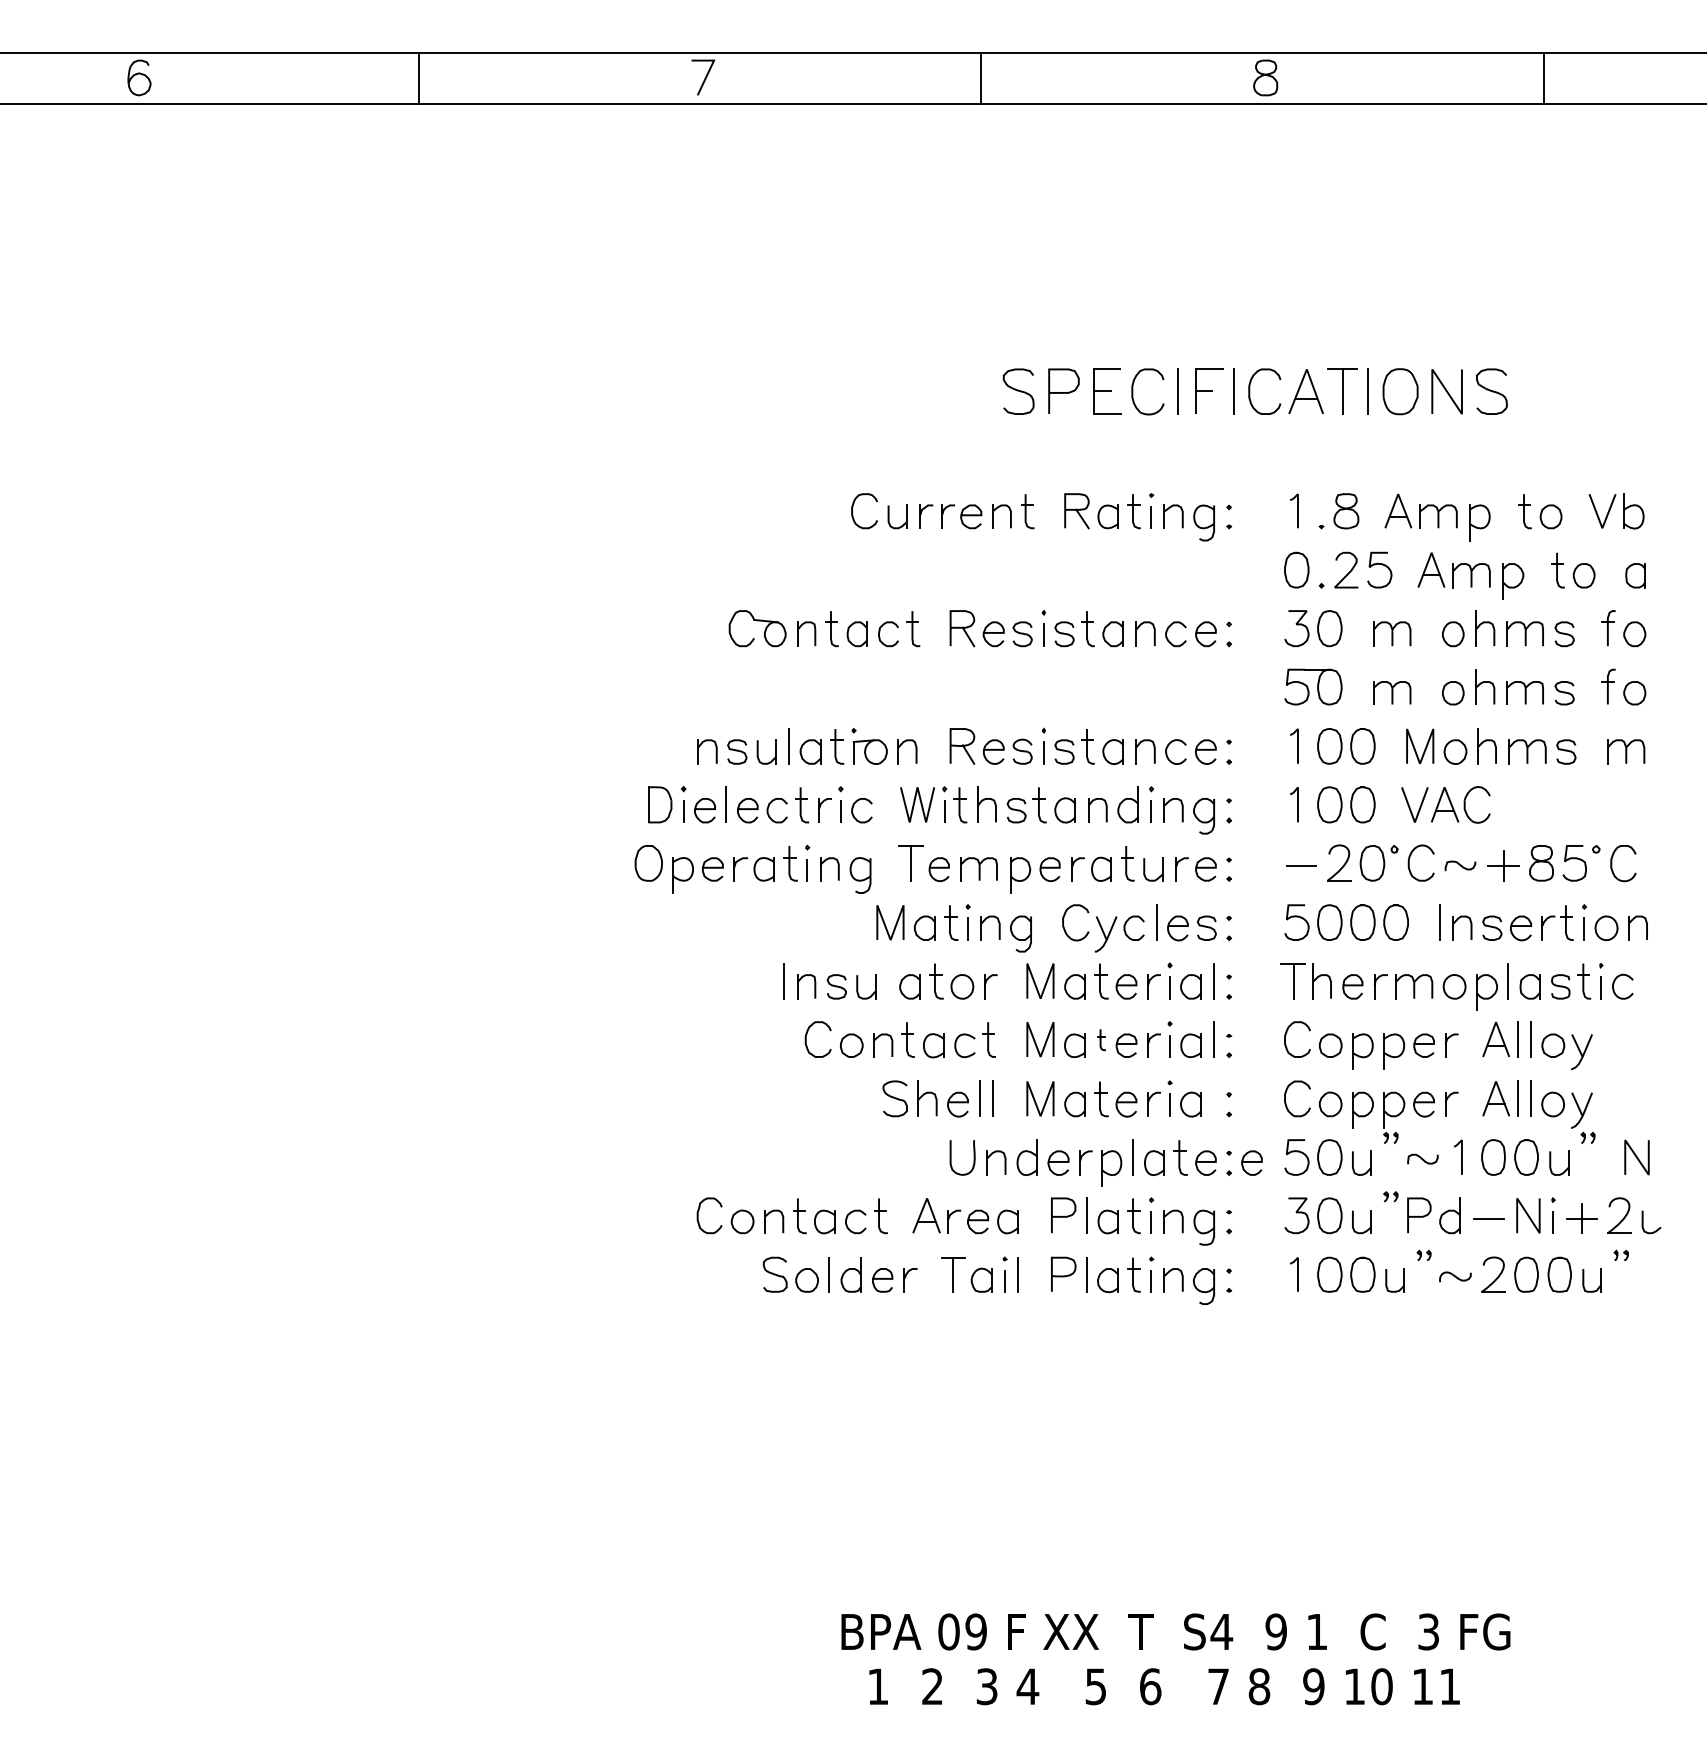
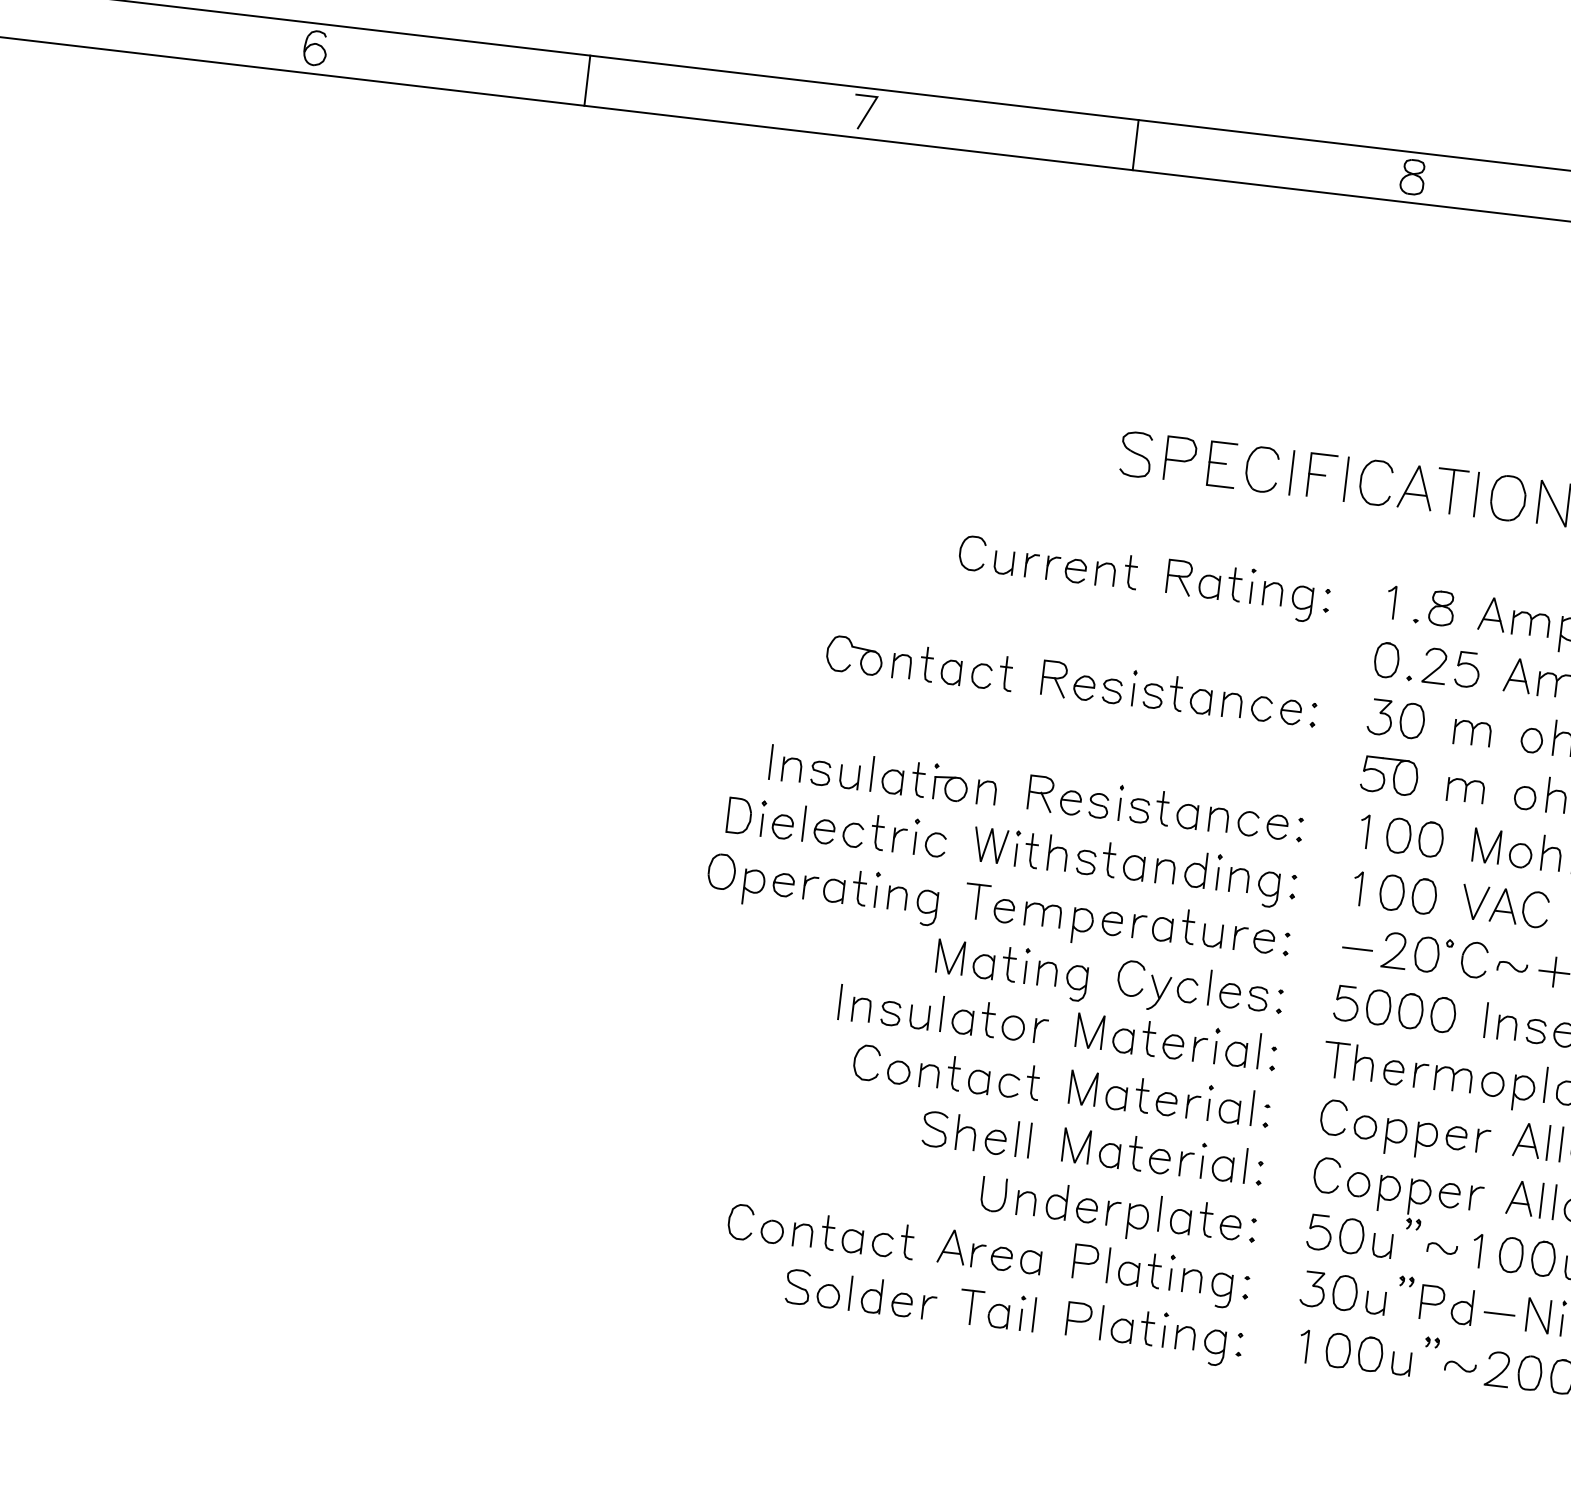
line: (685, 746) -> (771, 762), added
line: (888, 980) -> (942, 1013), added
part: (1101, 1039) -> (1142, 1095), size x1.67
line: (1214, 1098) -> (1246, 1165), added
curve: (1251, 1162) -> (1274, 1232), removed

